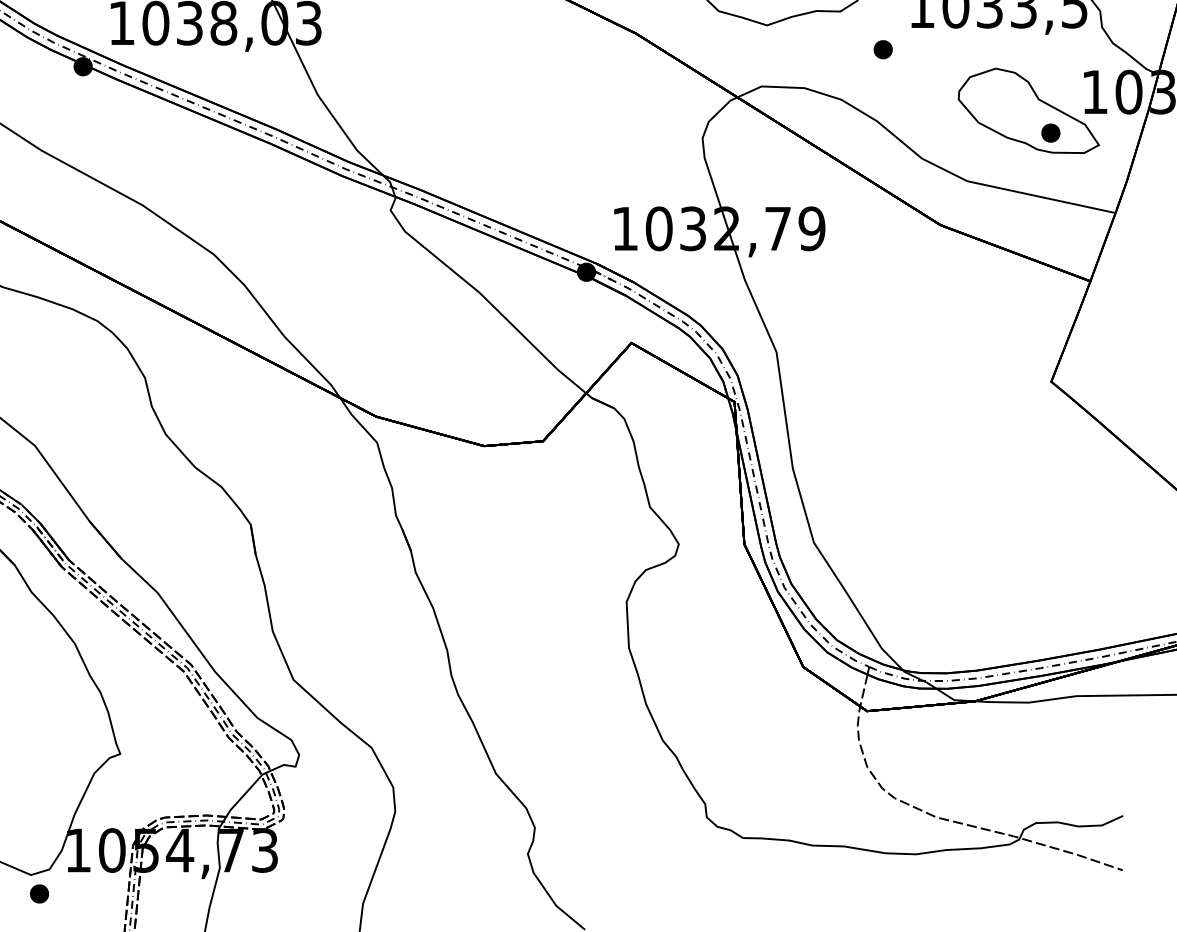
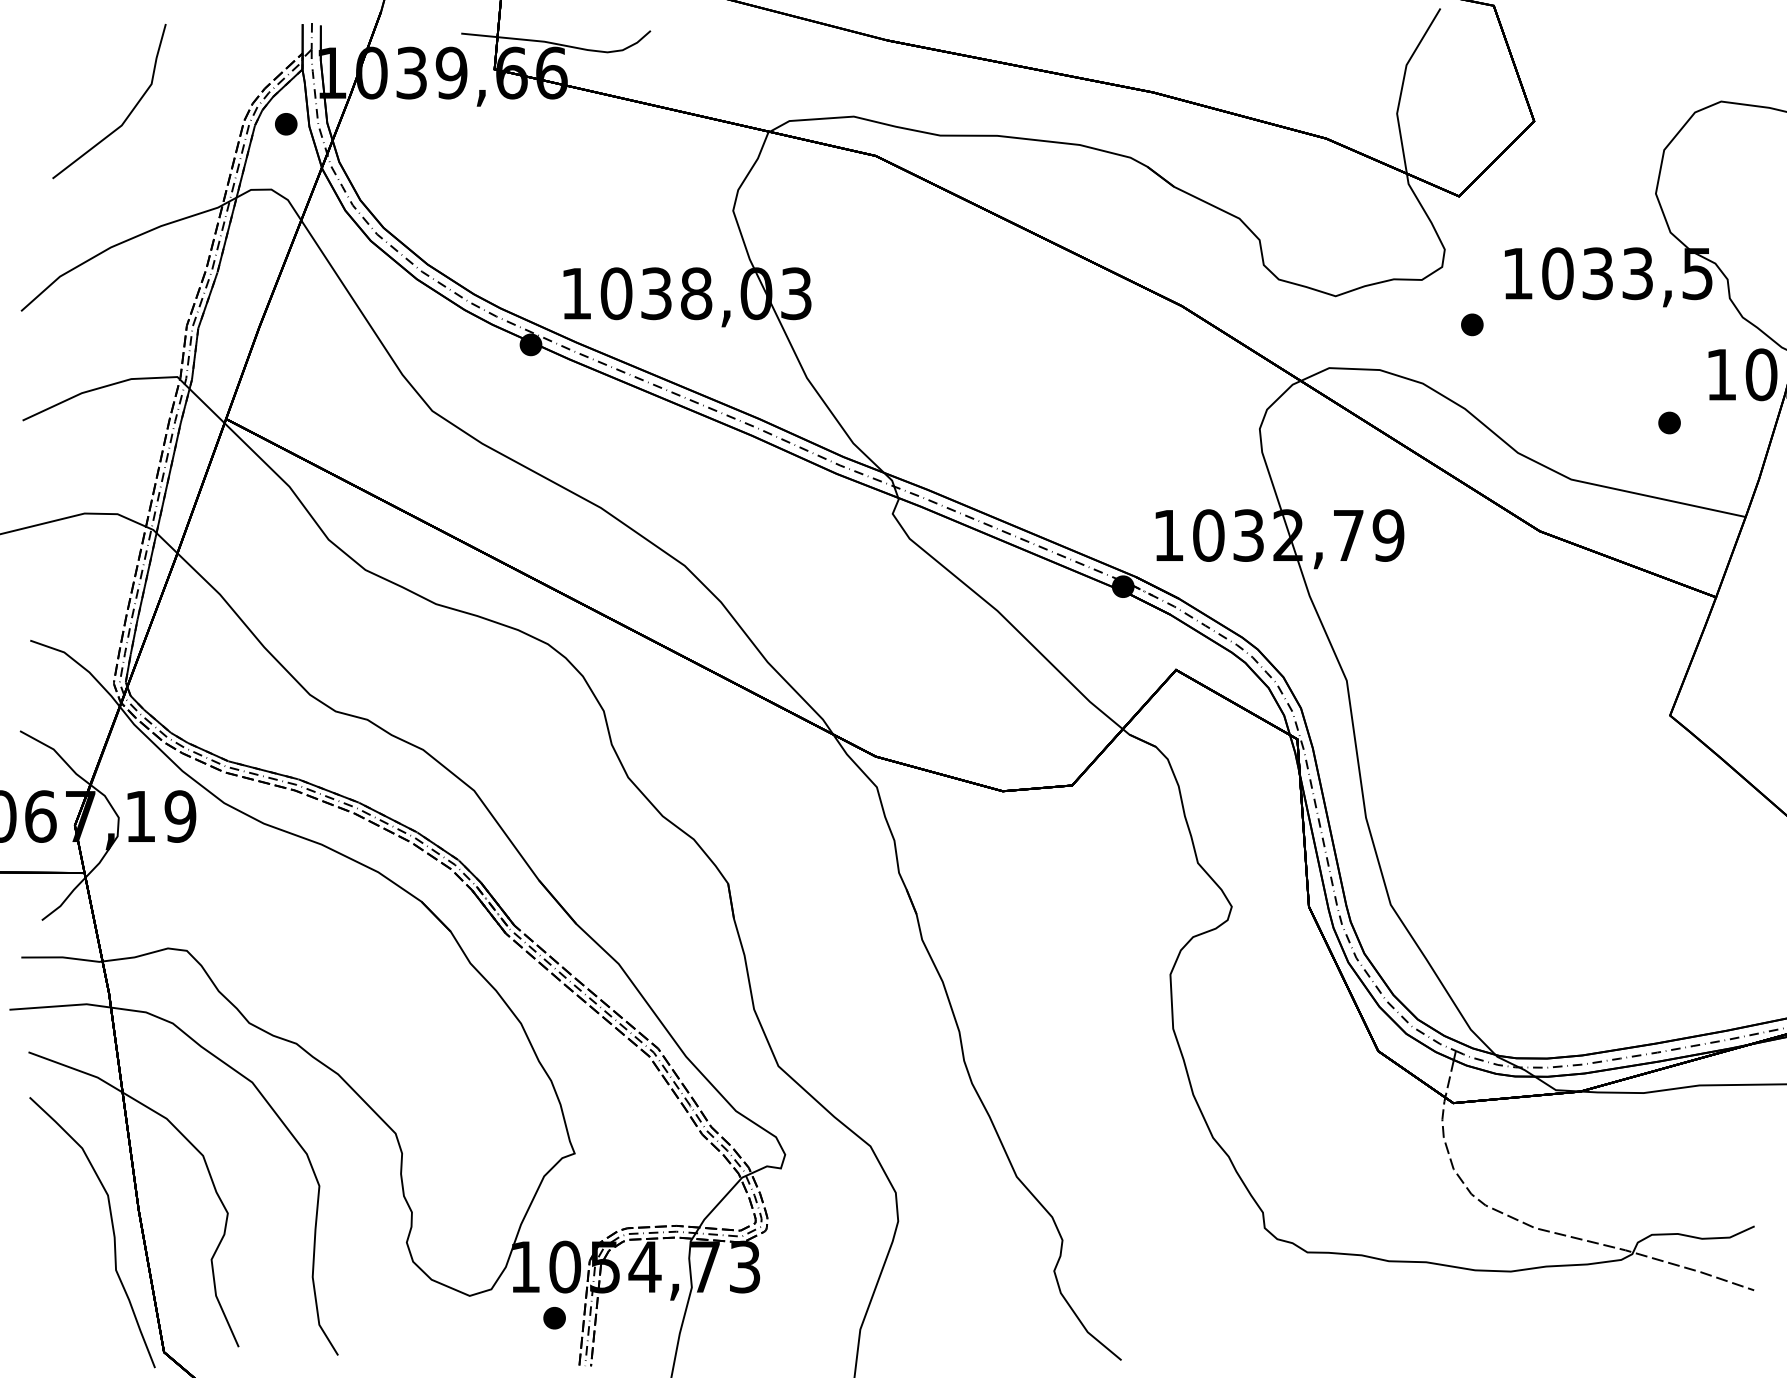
part: (1028, 110) -> (1643, 396), removed
part: (39, 894) -> (554, 1318), moved

